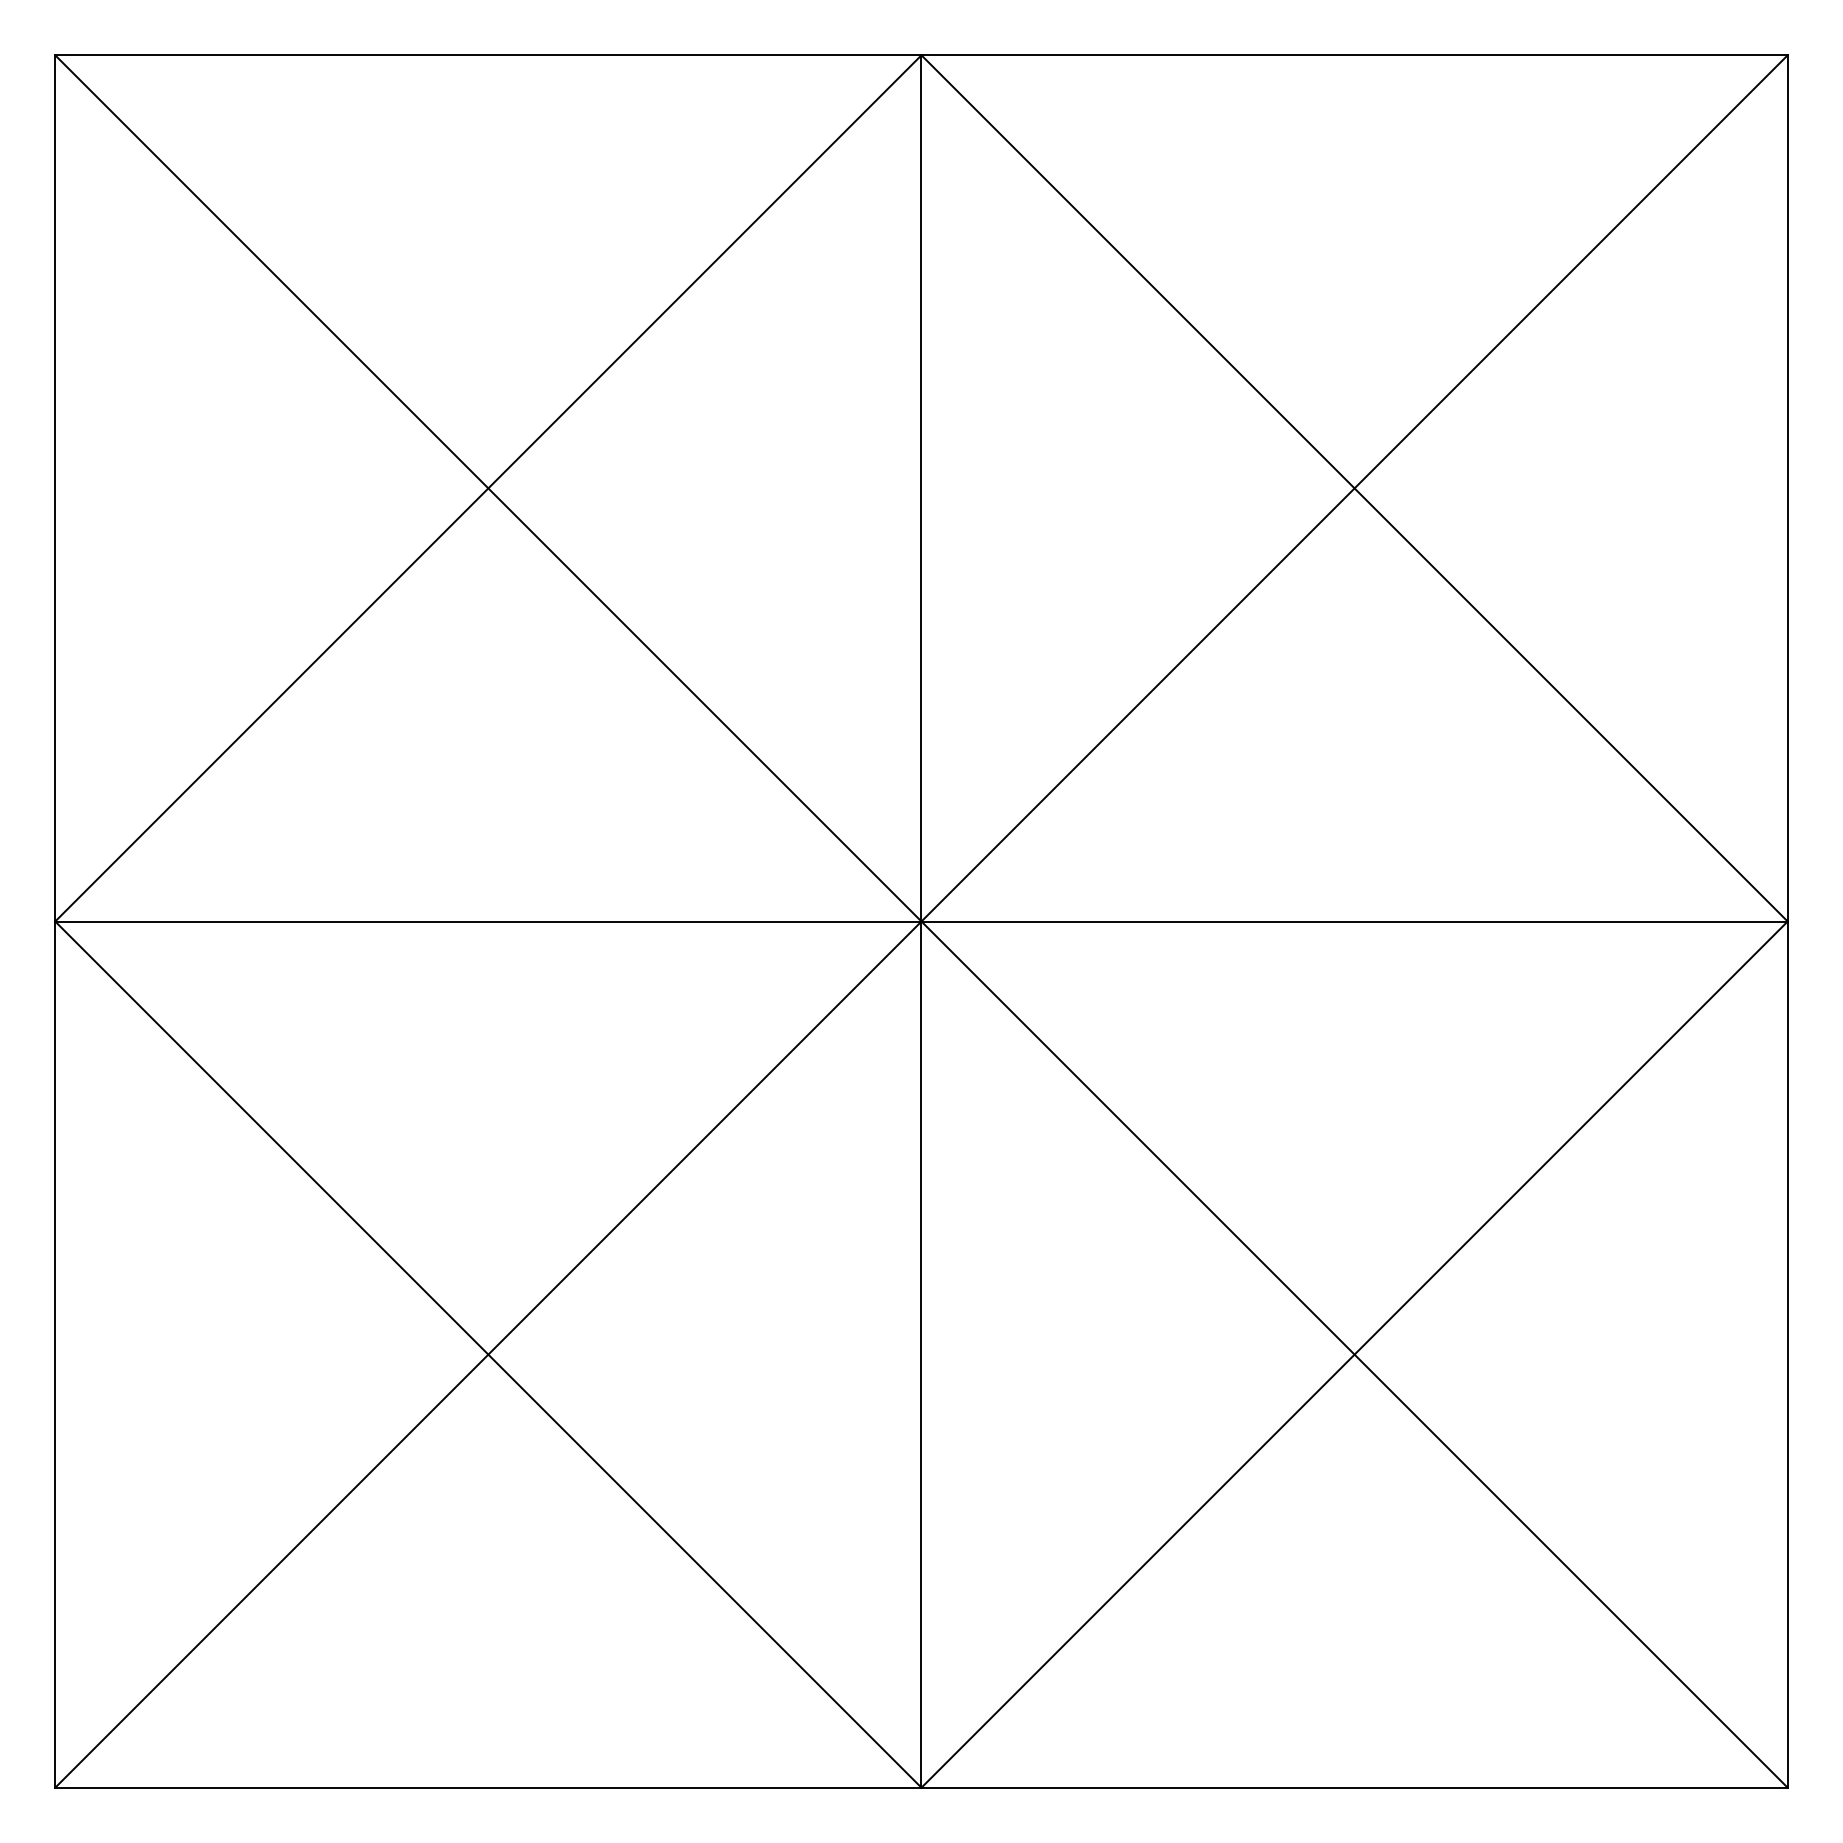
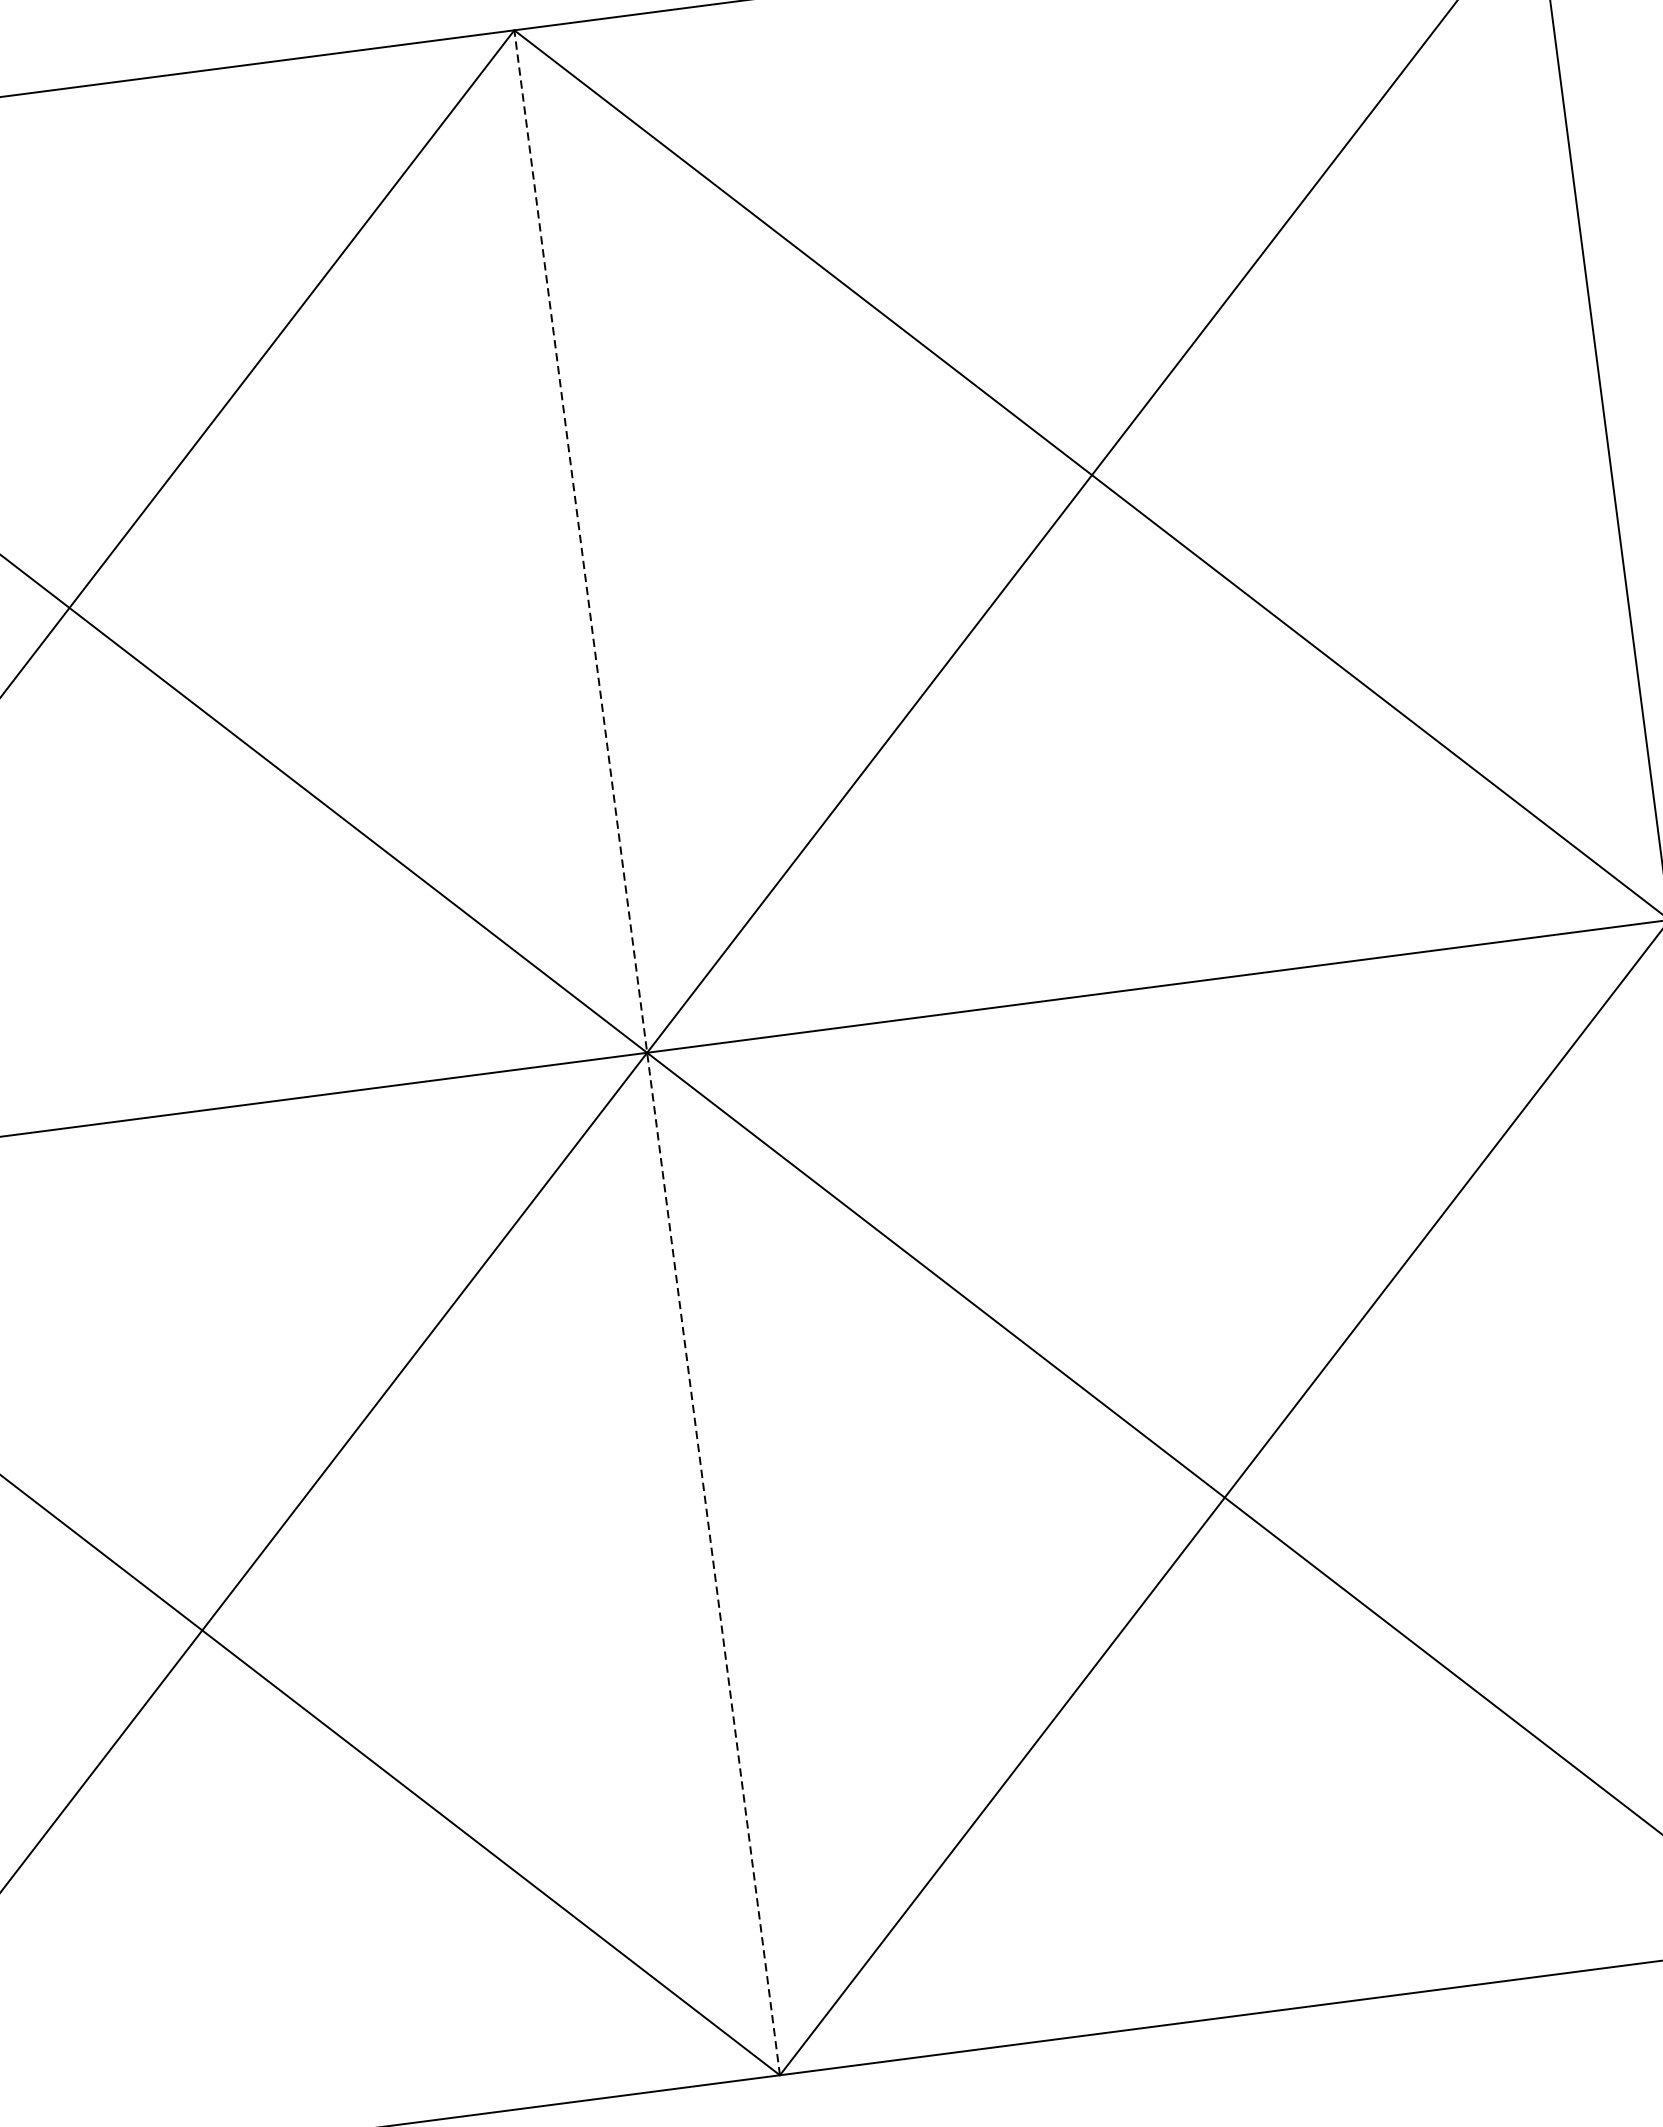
line: (921, 921) -> (647, 1052), solid -> dashed

